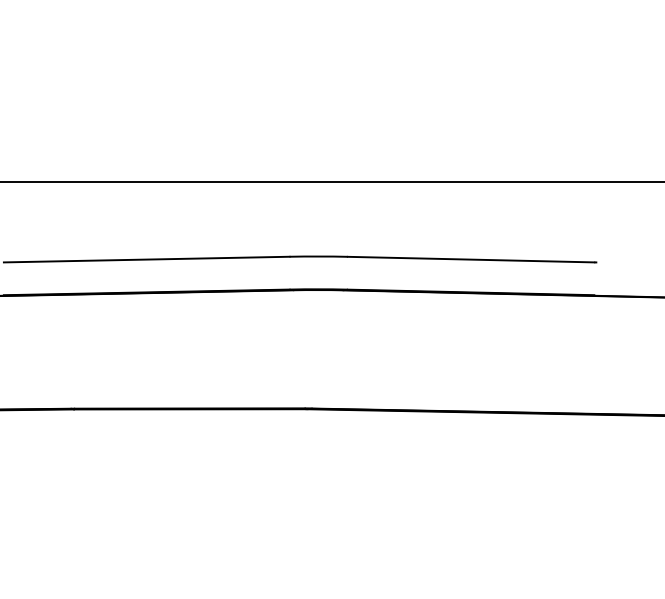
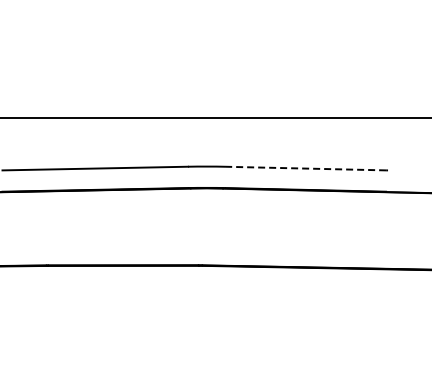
line: (470, 259) -> (305, 168), solid -> dashed

